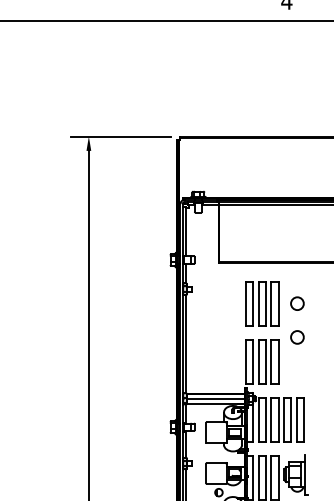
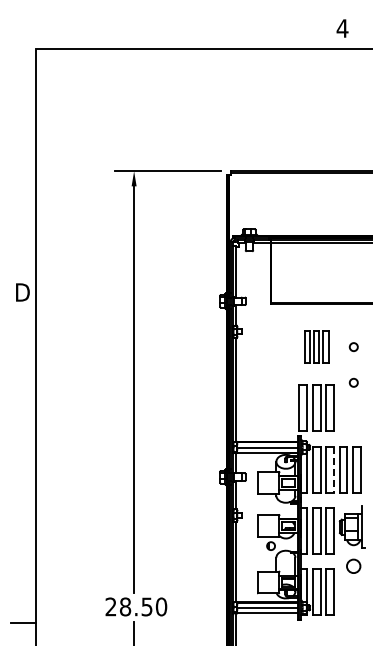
part: (262, 303) -> (316, 346), size x0.7
circle: (297, 303) -> (353, 346), size x0.6
circle: (297, 337) -> (353, 382), size x0.6
line: (278, 419) -> (333, 469), solid -> dashed

